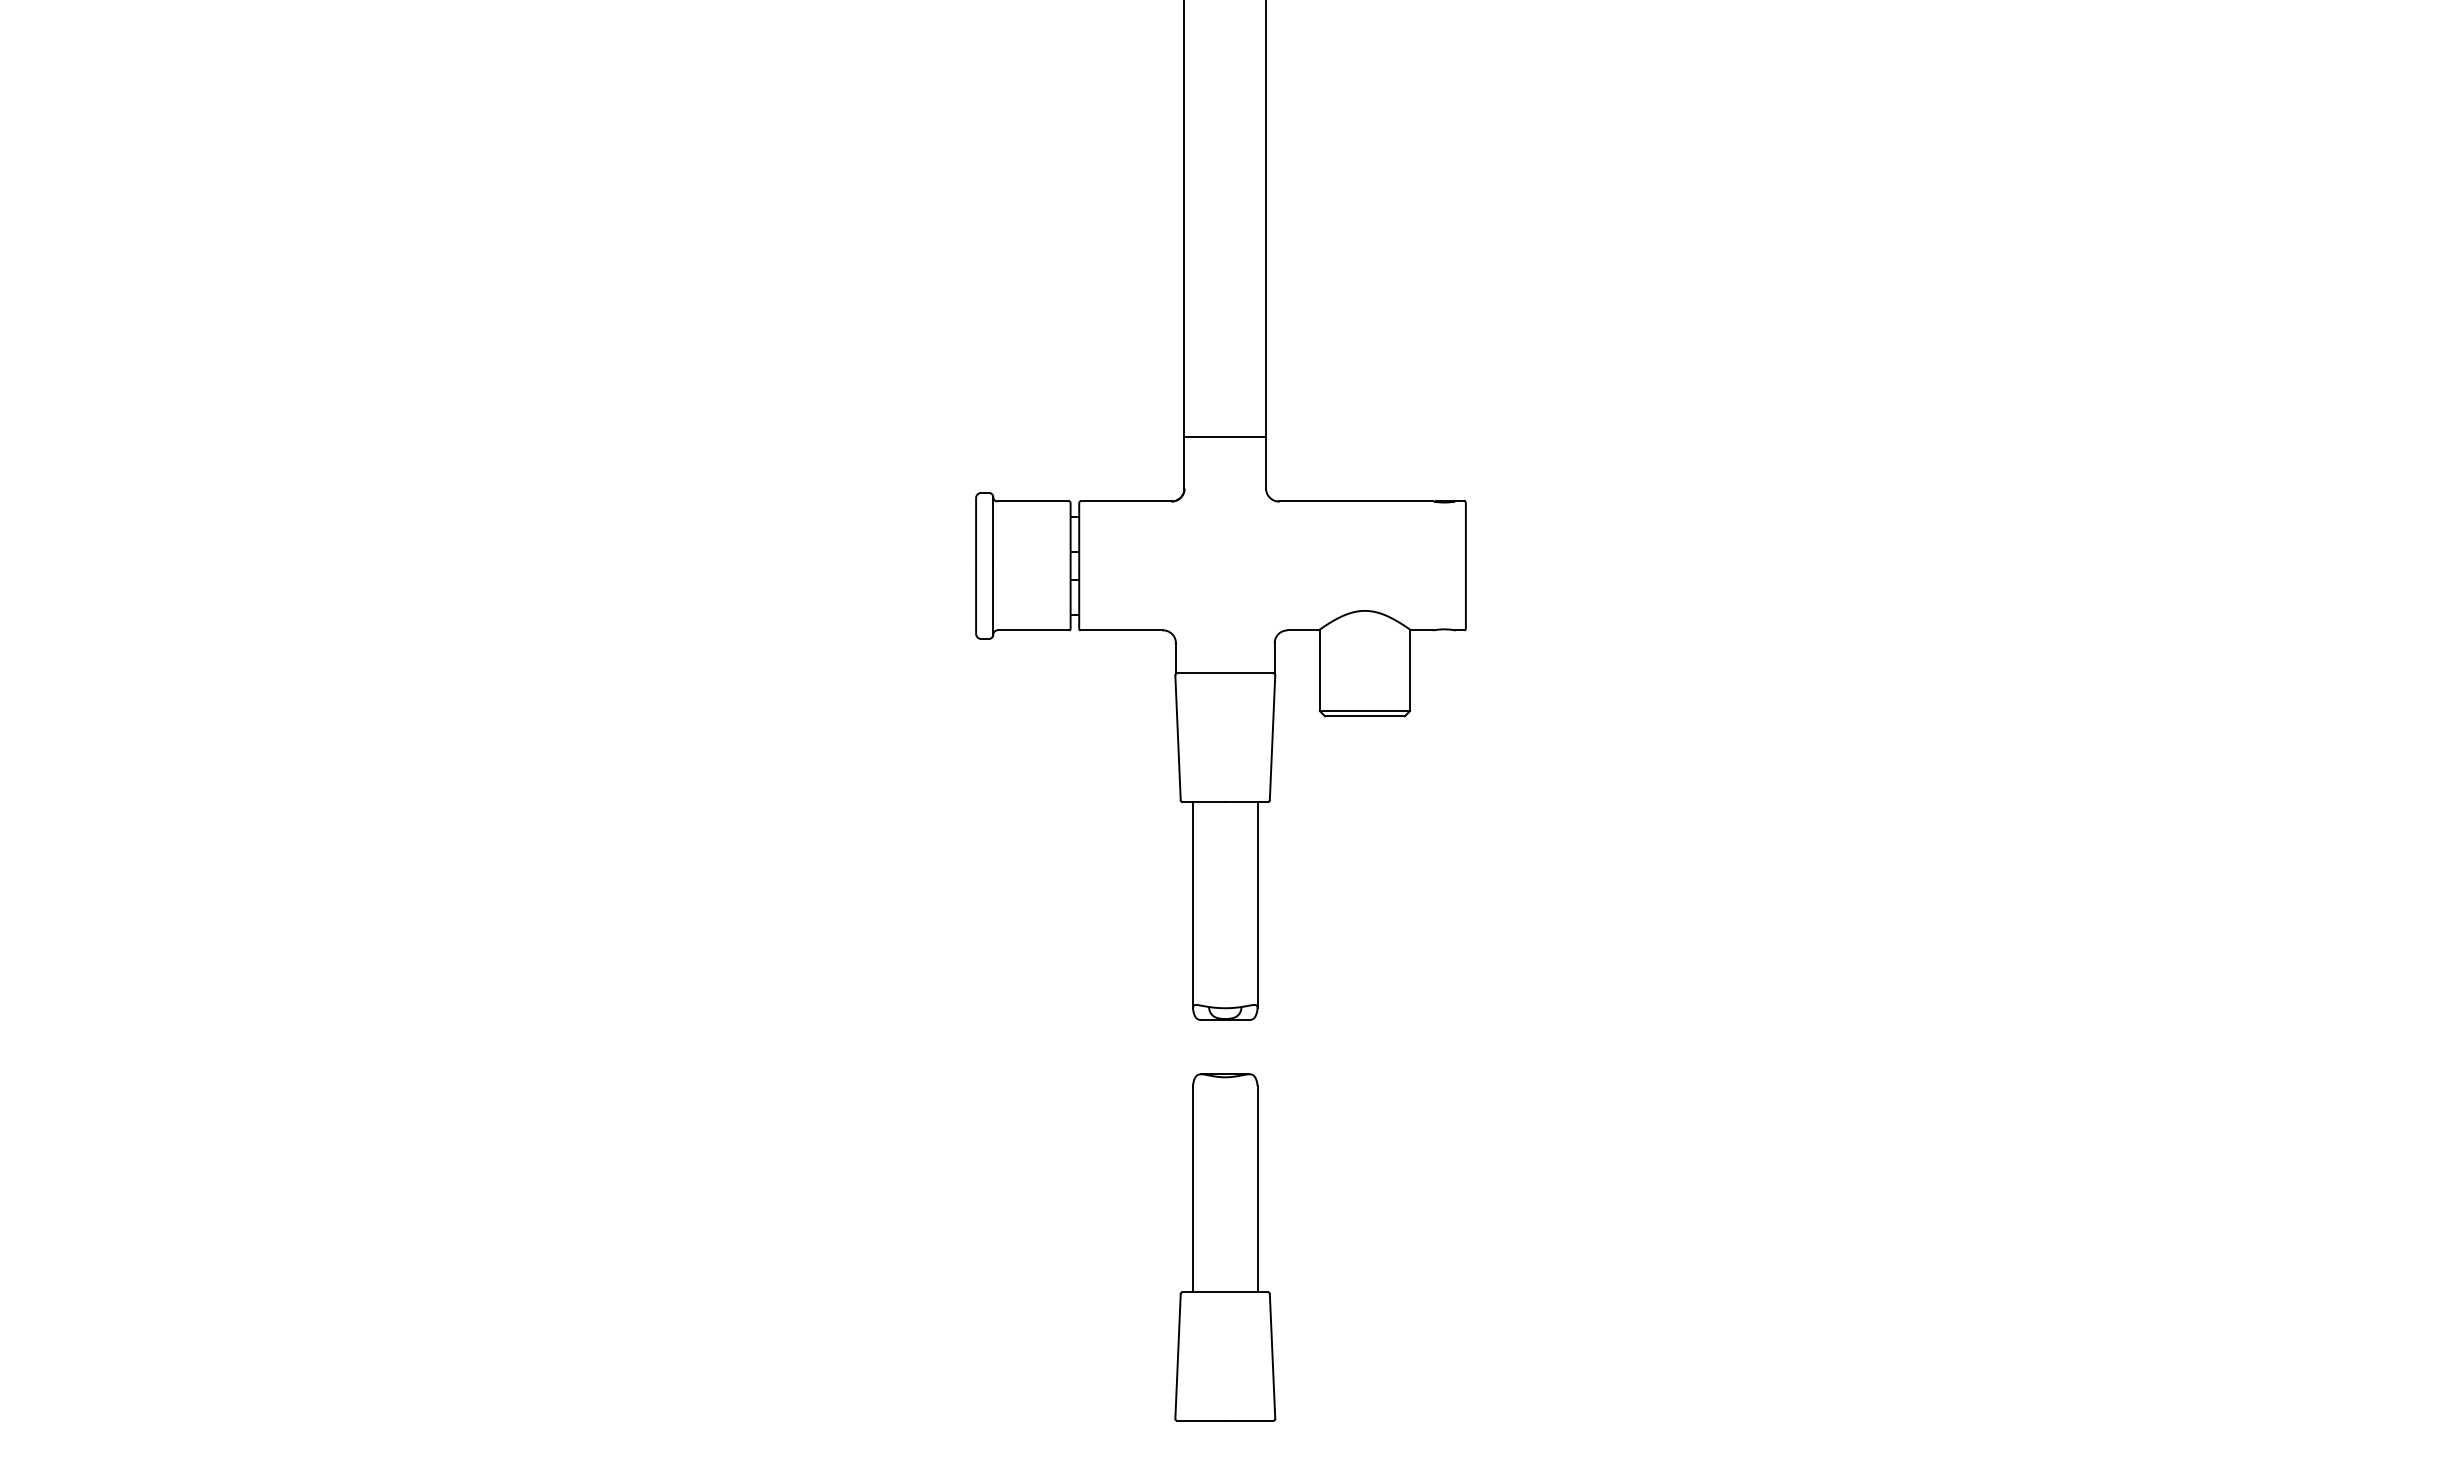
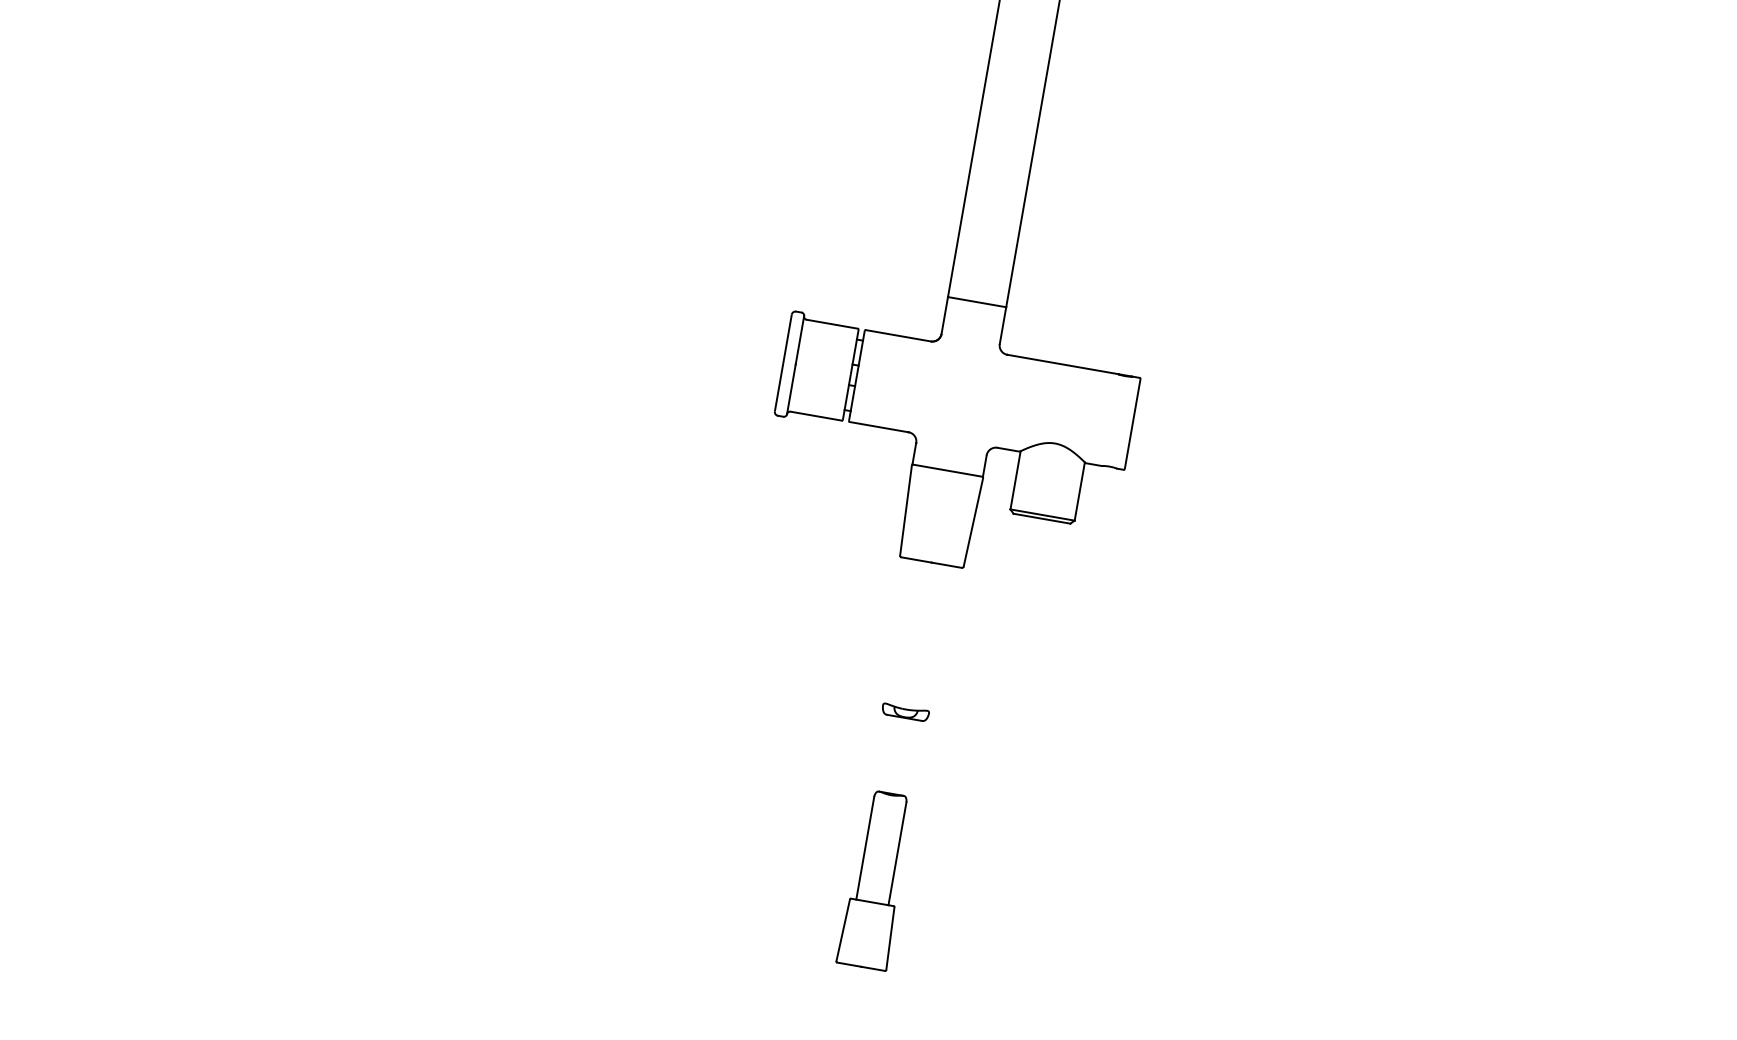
line: (1193, 905) -> (896, 632), removed
line: (1257, 905) -> (941, 640), removed
part: (1225, 1247) -> (876, 880), size x0.7

